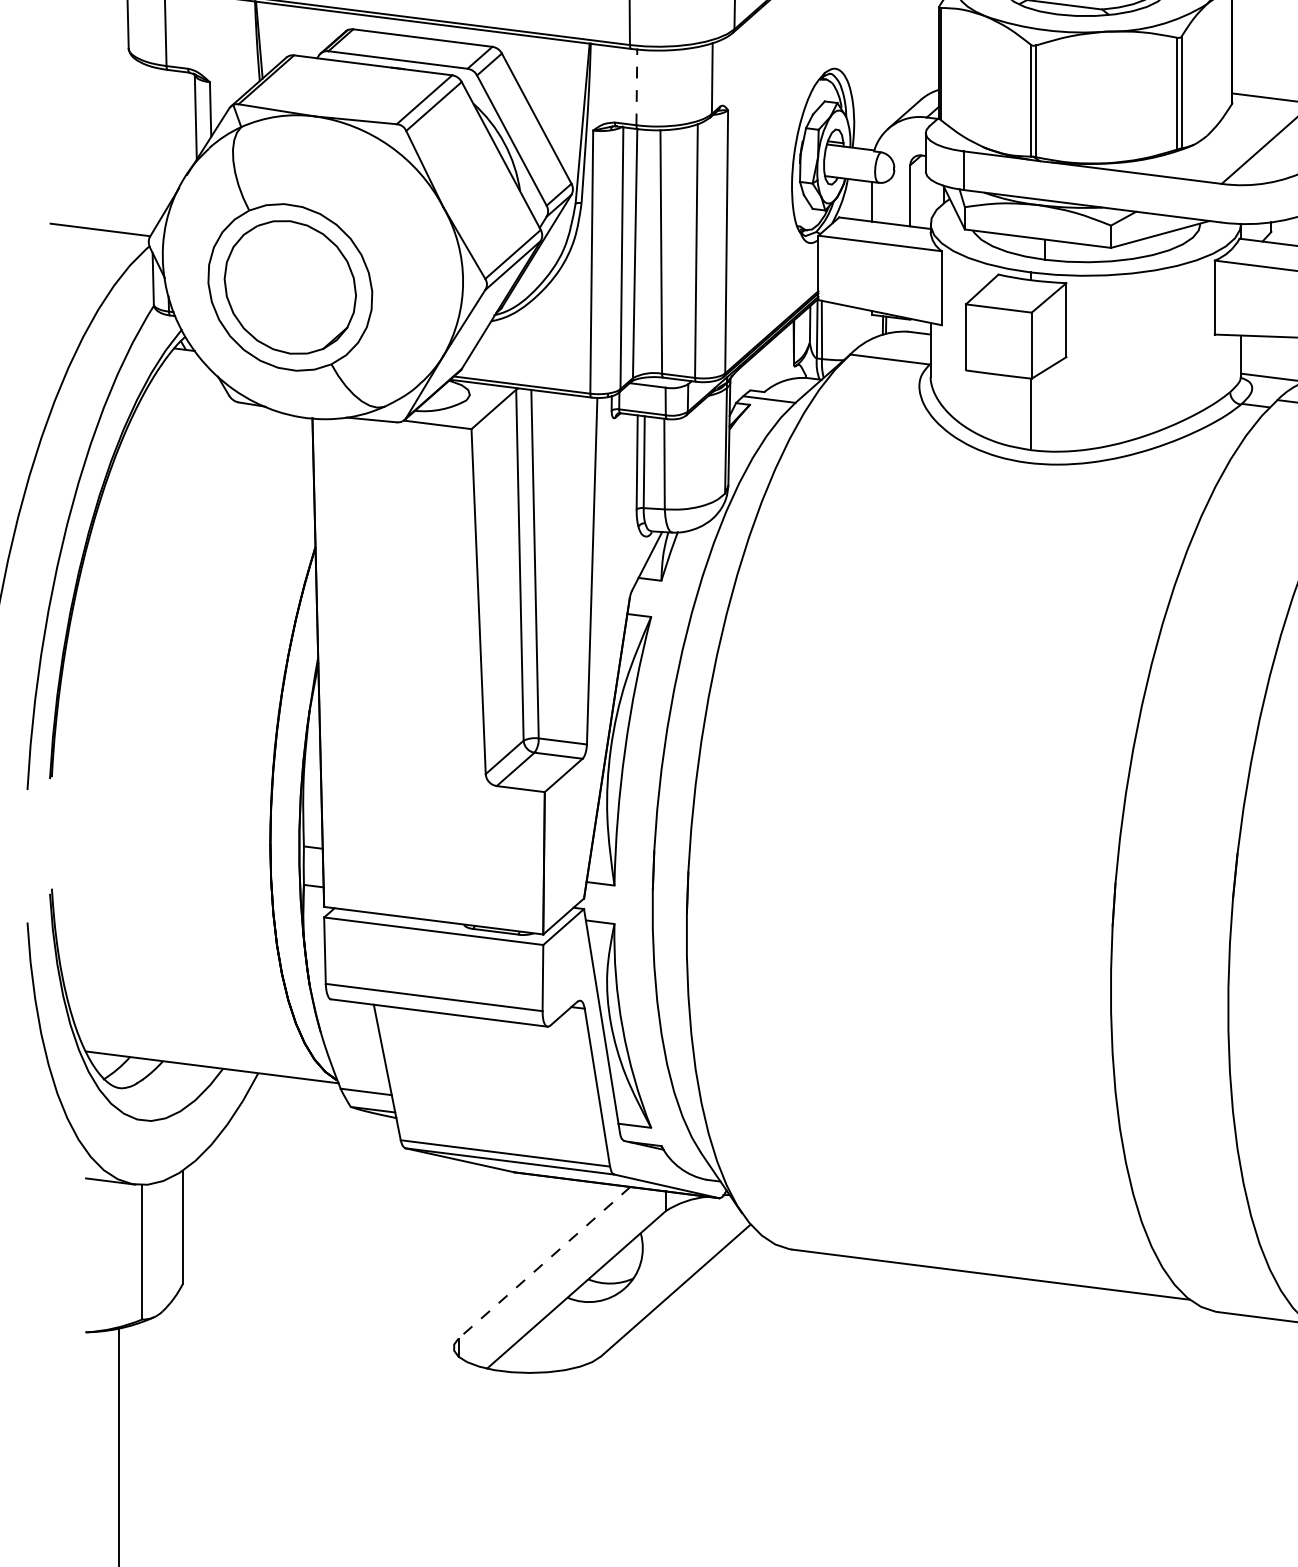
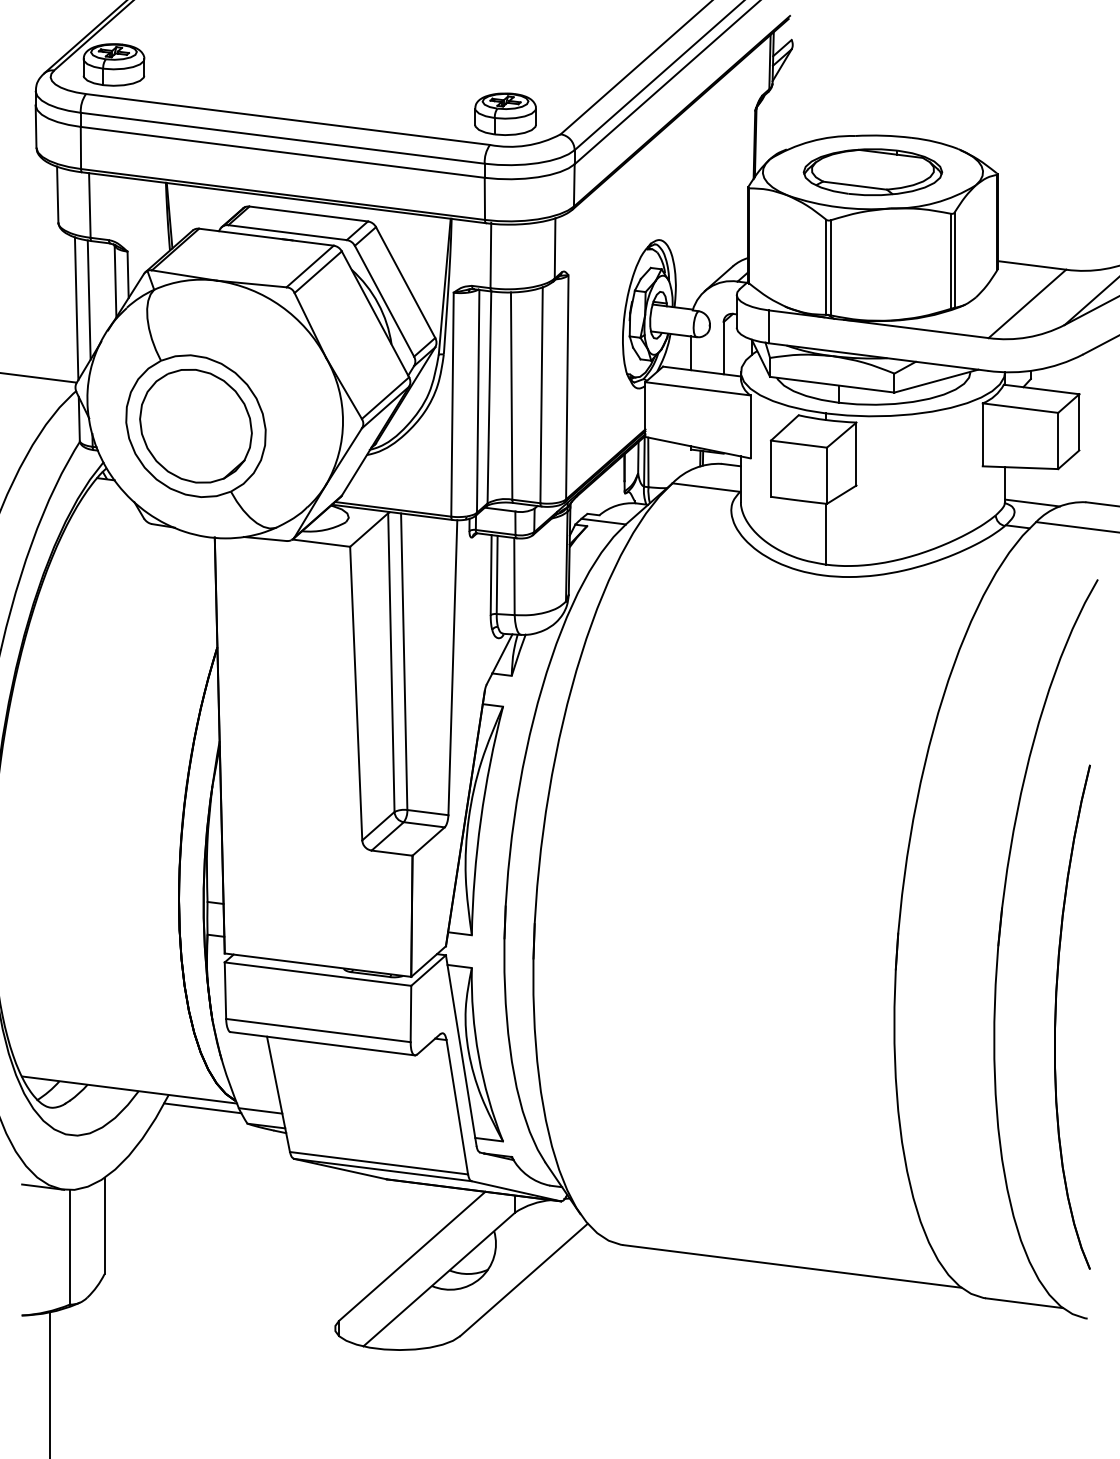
line: (636, 86) -> (490, 255), dashed -> solid
line: (164, 138) -> (88, 299), added
line: (149, 149) -> (76, 308), added
line: (298, 1089) -> (202, 1108), added
line: (544, 1263) -> (412, 1256), dashed -> solid

